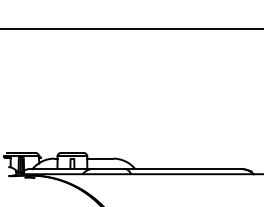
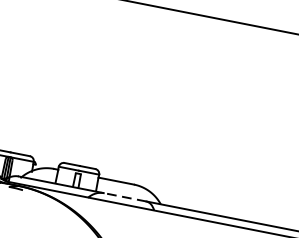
line: (108, 168) -> (124, 196), solid -> dashed

